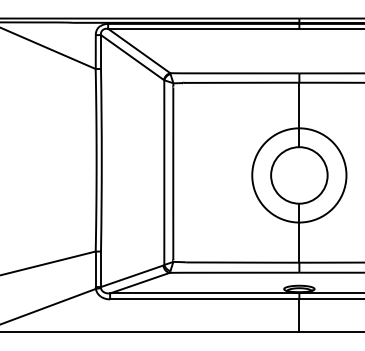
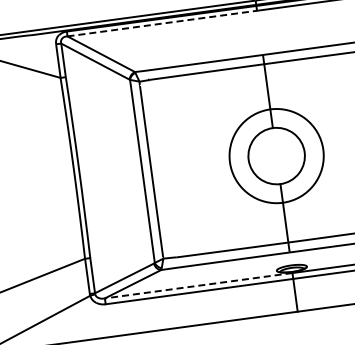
line: (203, 28) -> (161, 23), solid -> dashed
line: (204, 293) -> (198, 285), solid -> dashed

